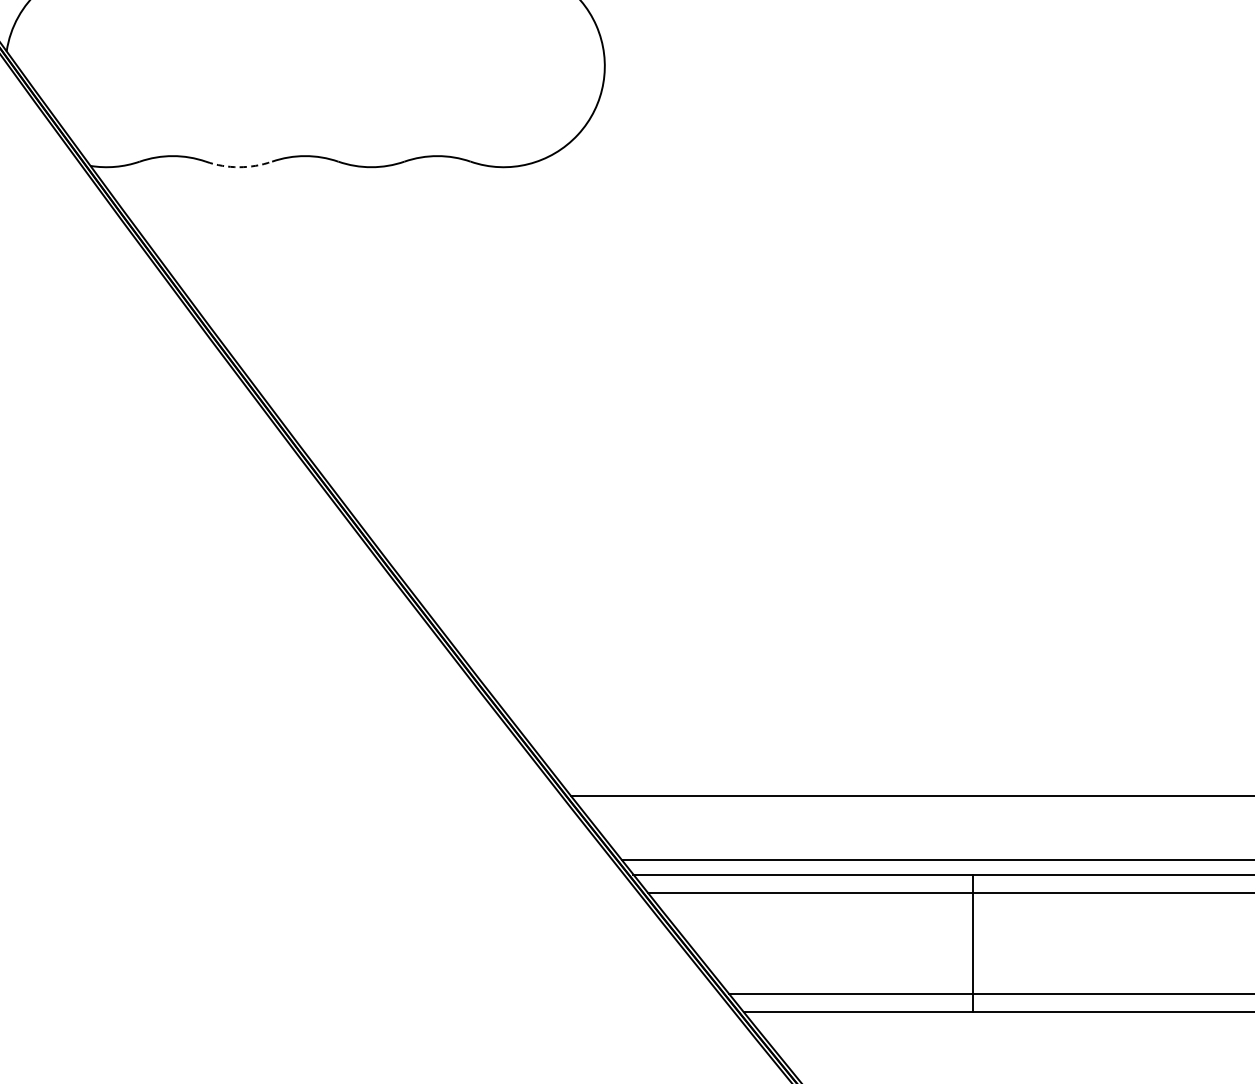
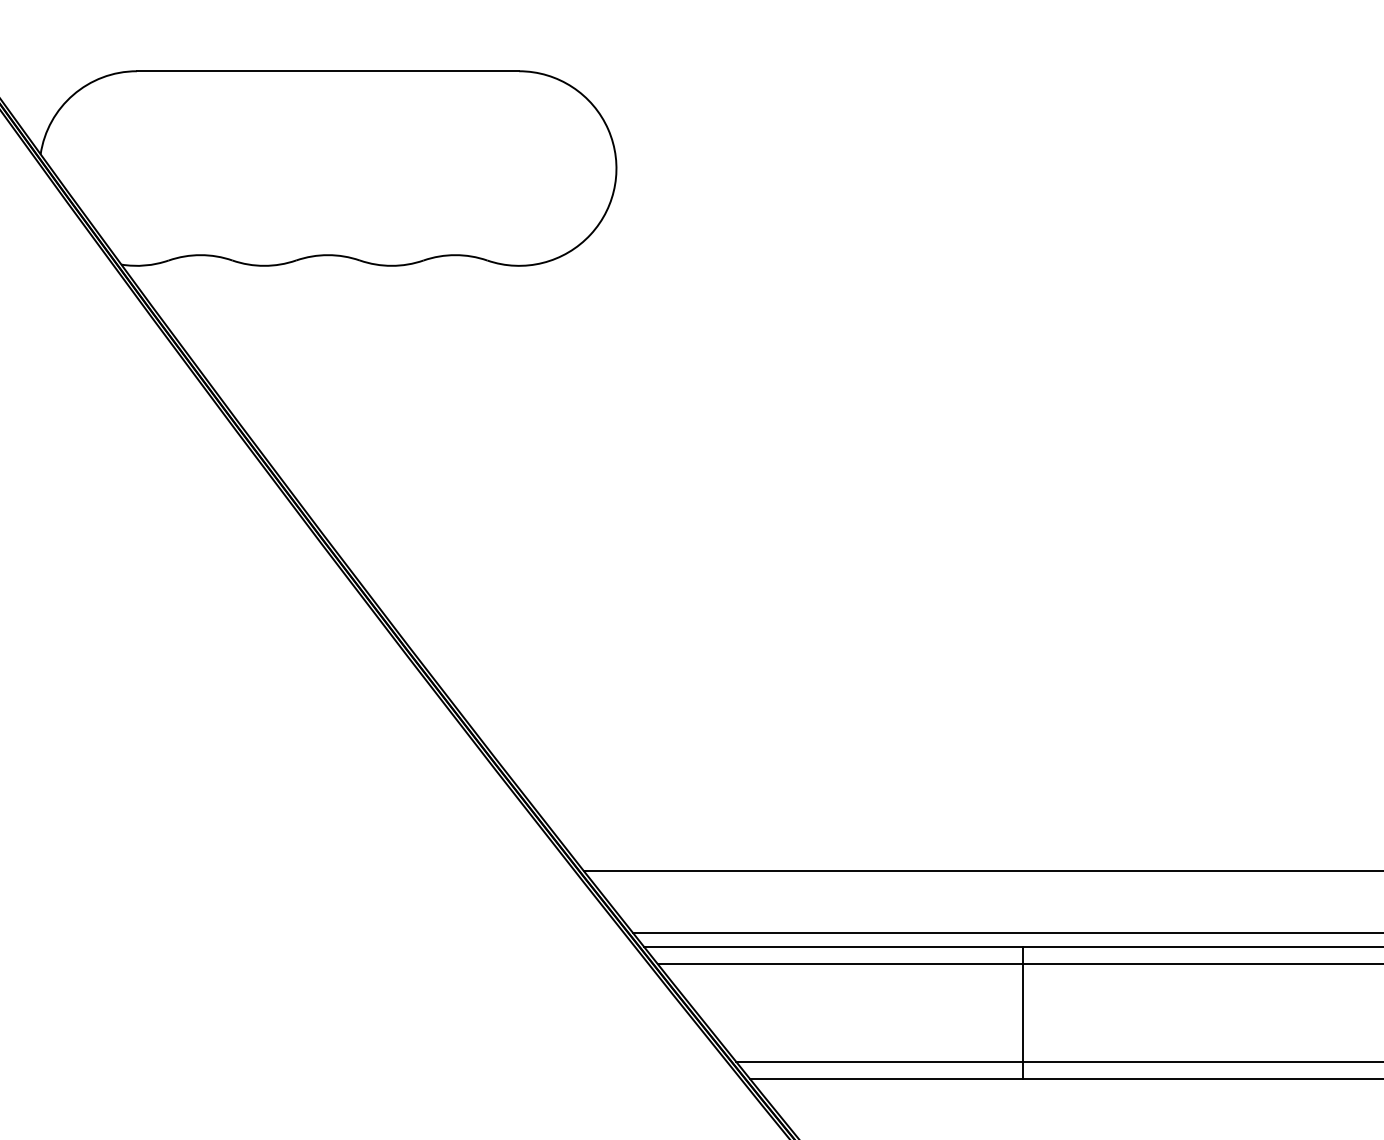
arc: (239, 166) -> (264, 265), dashed -> solid
line: (973, 942) -> (1023, 1012), moved

